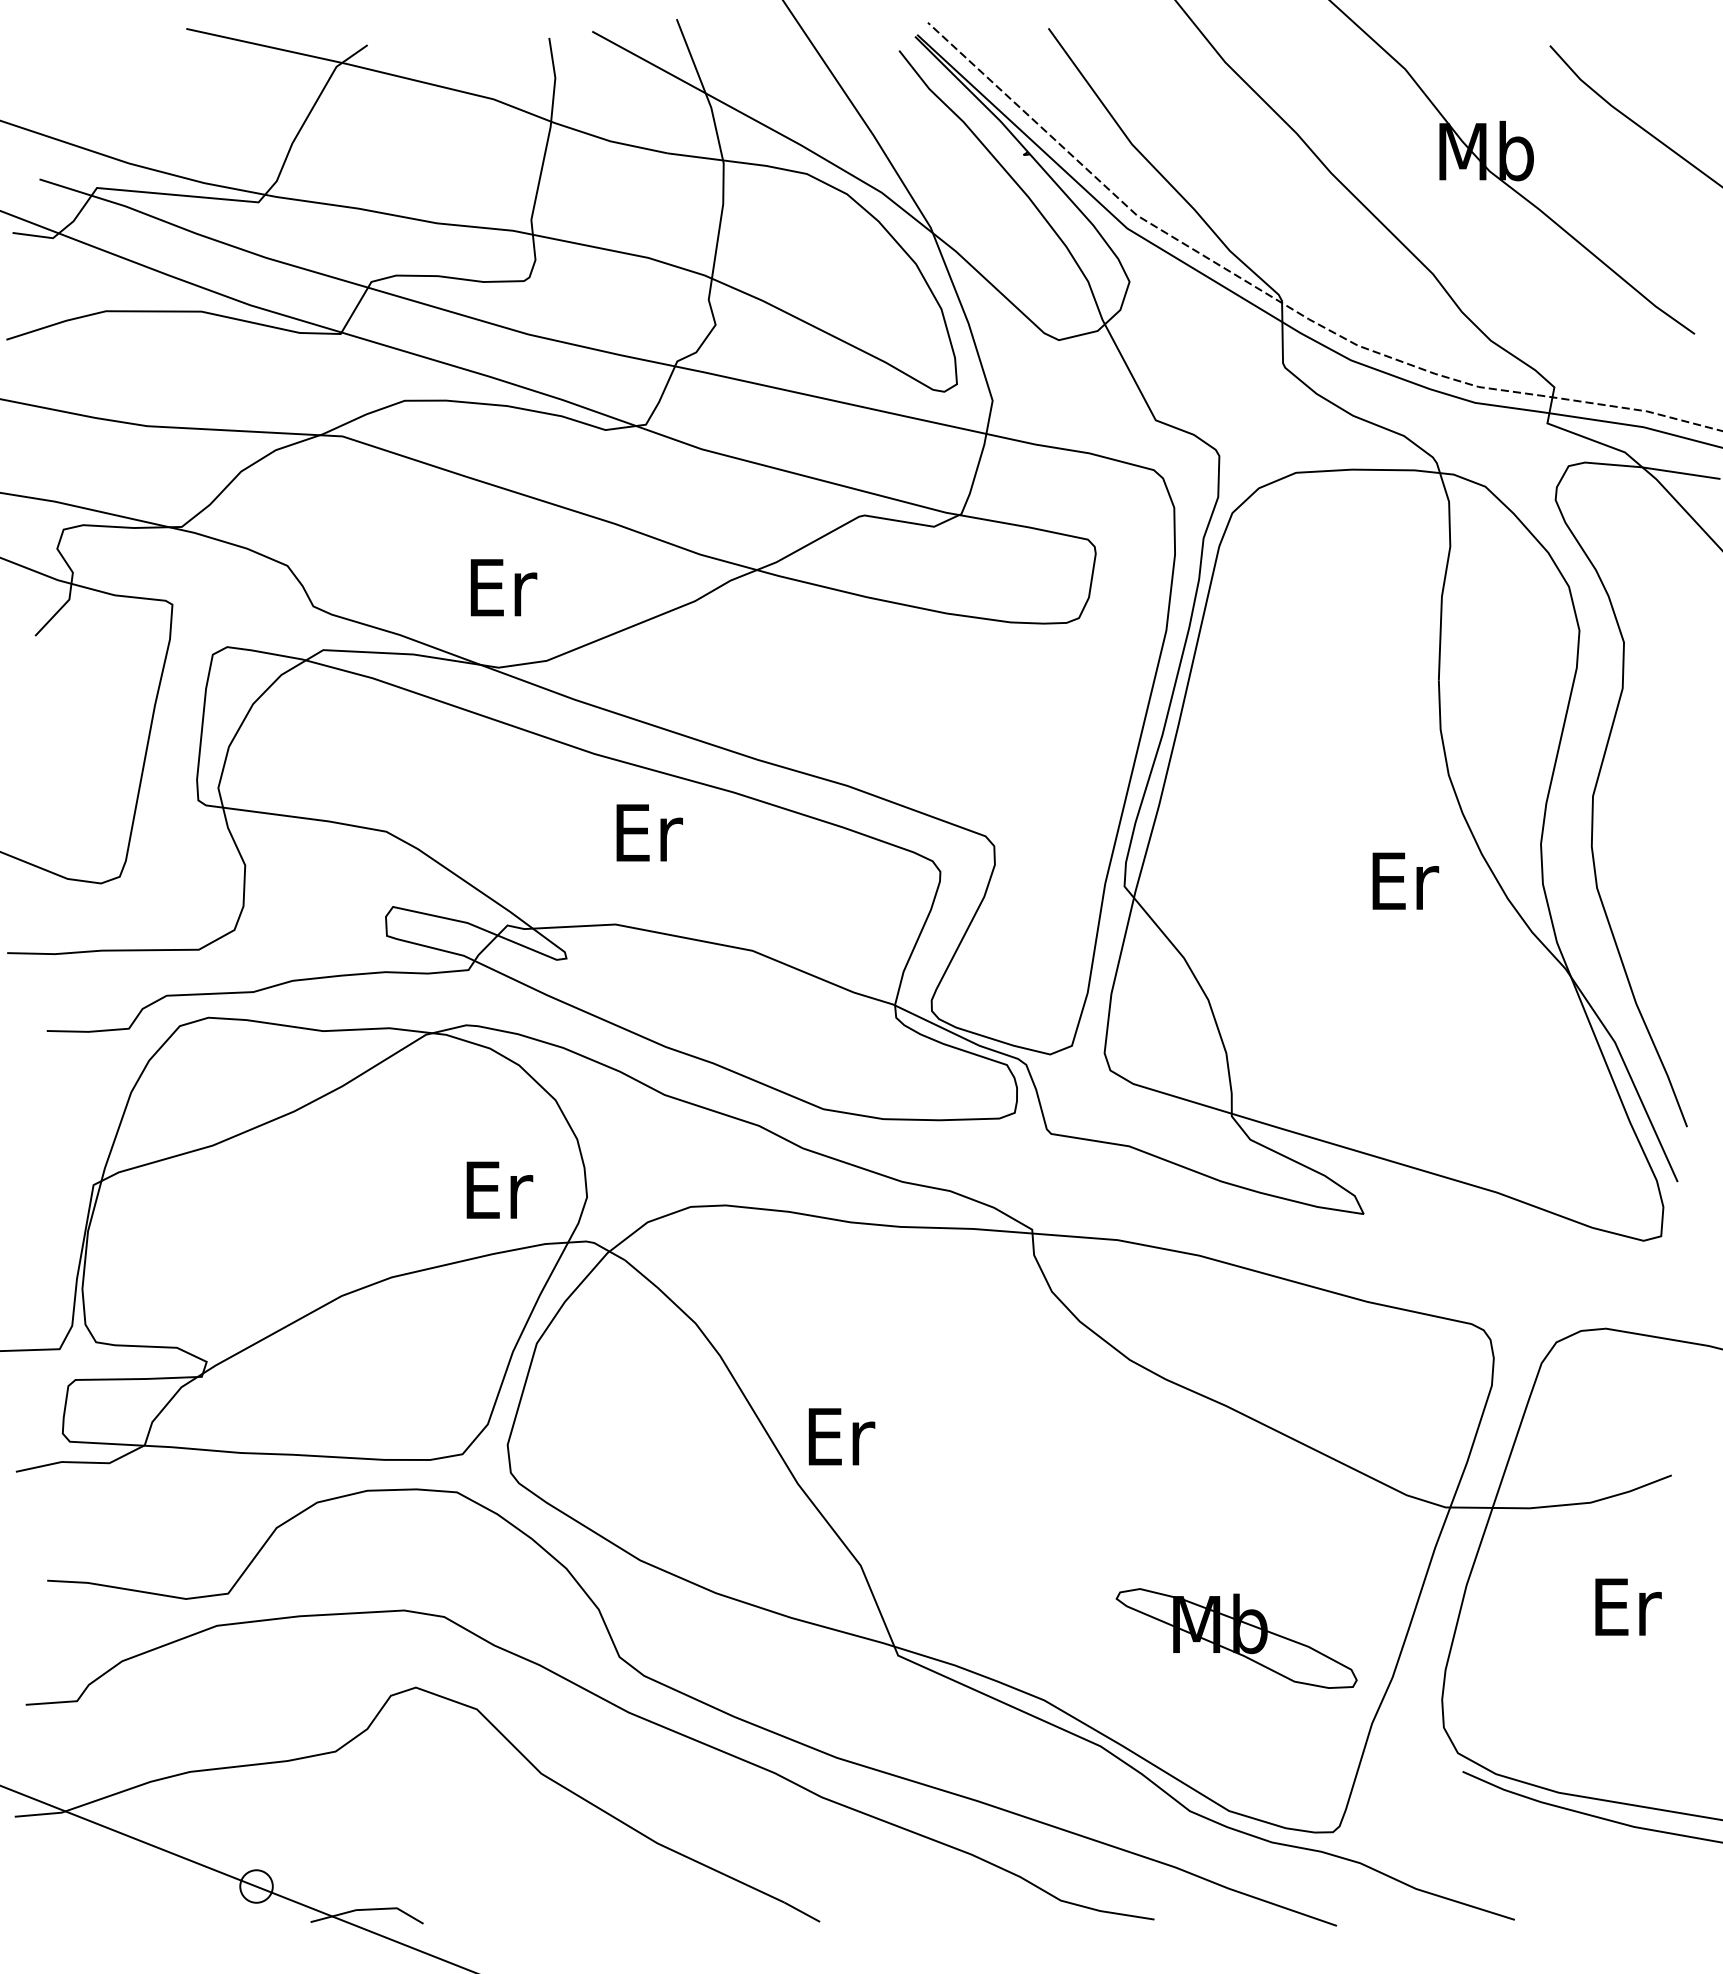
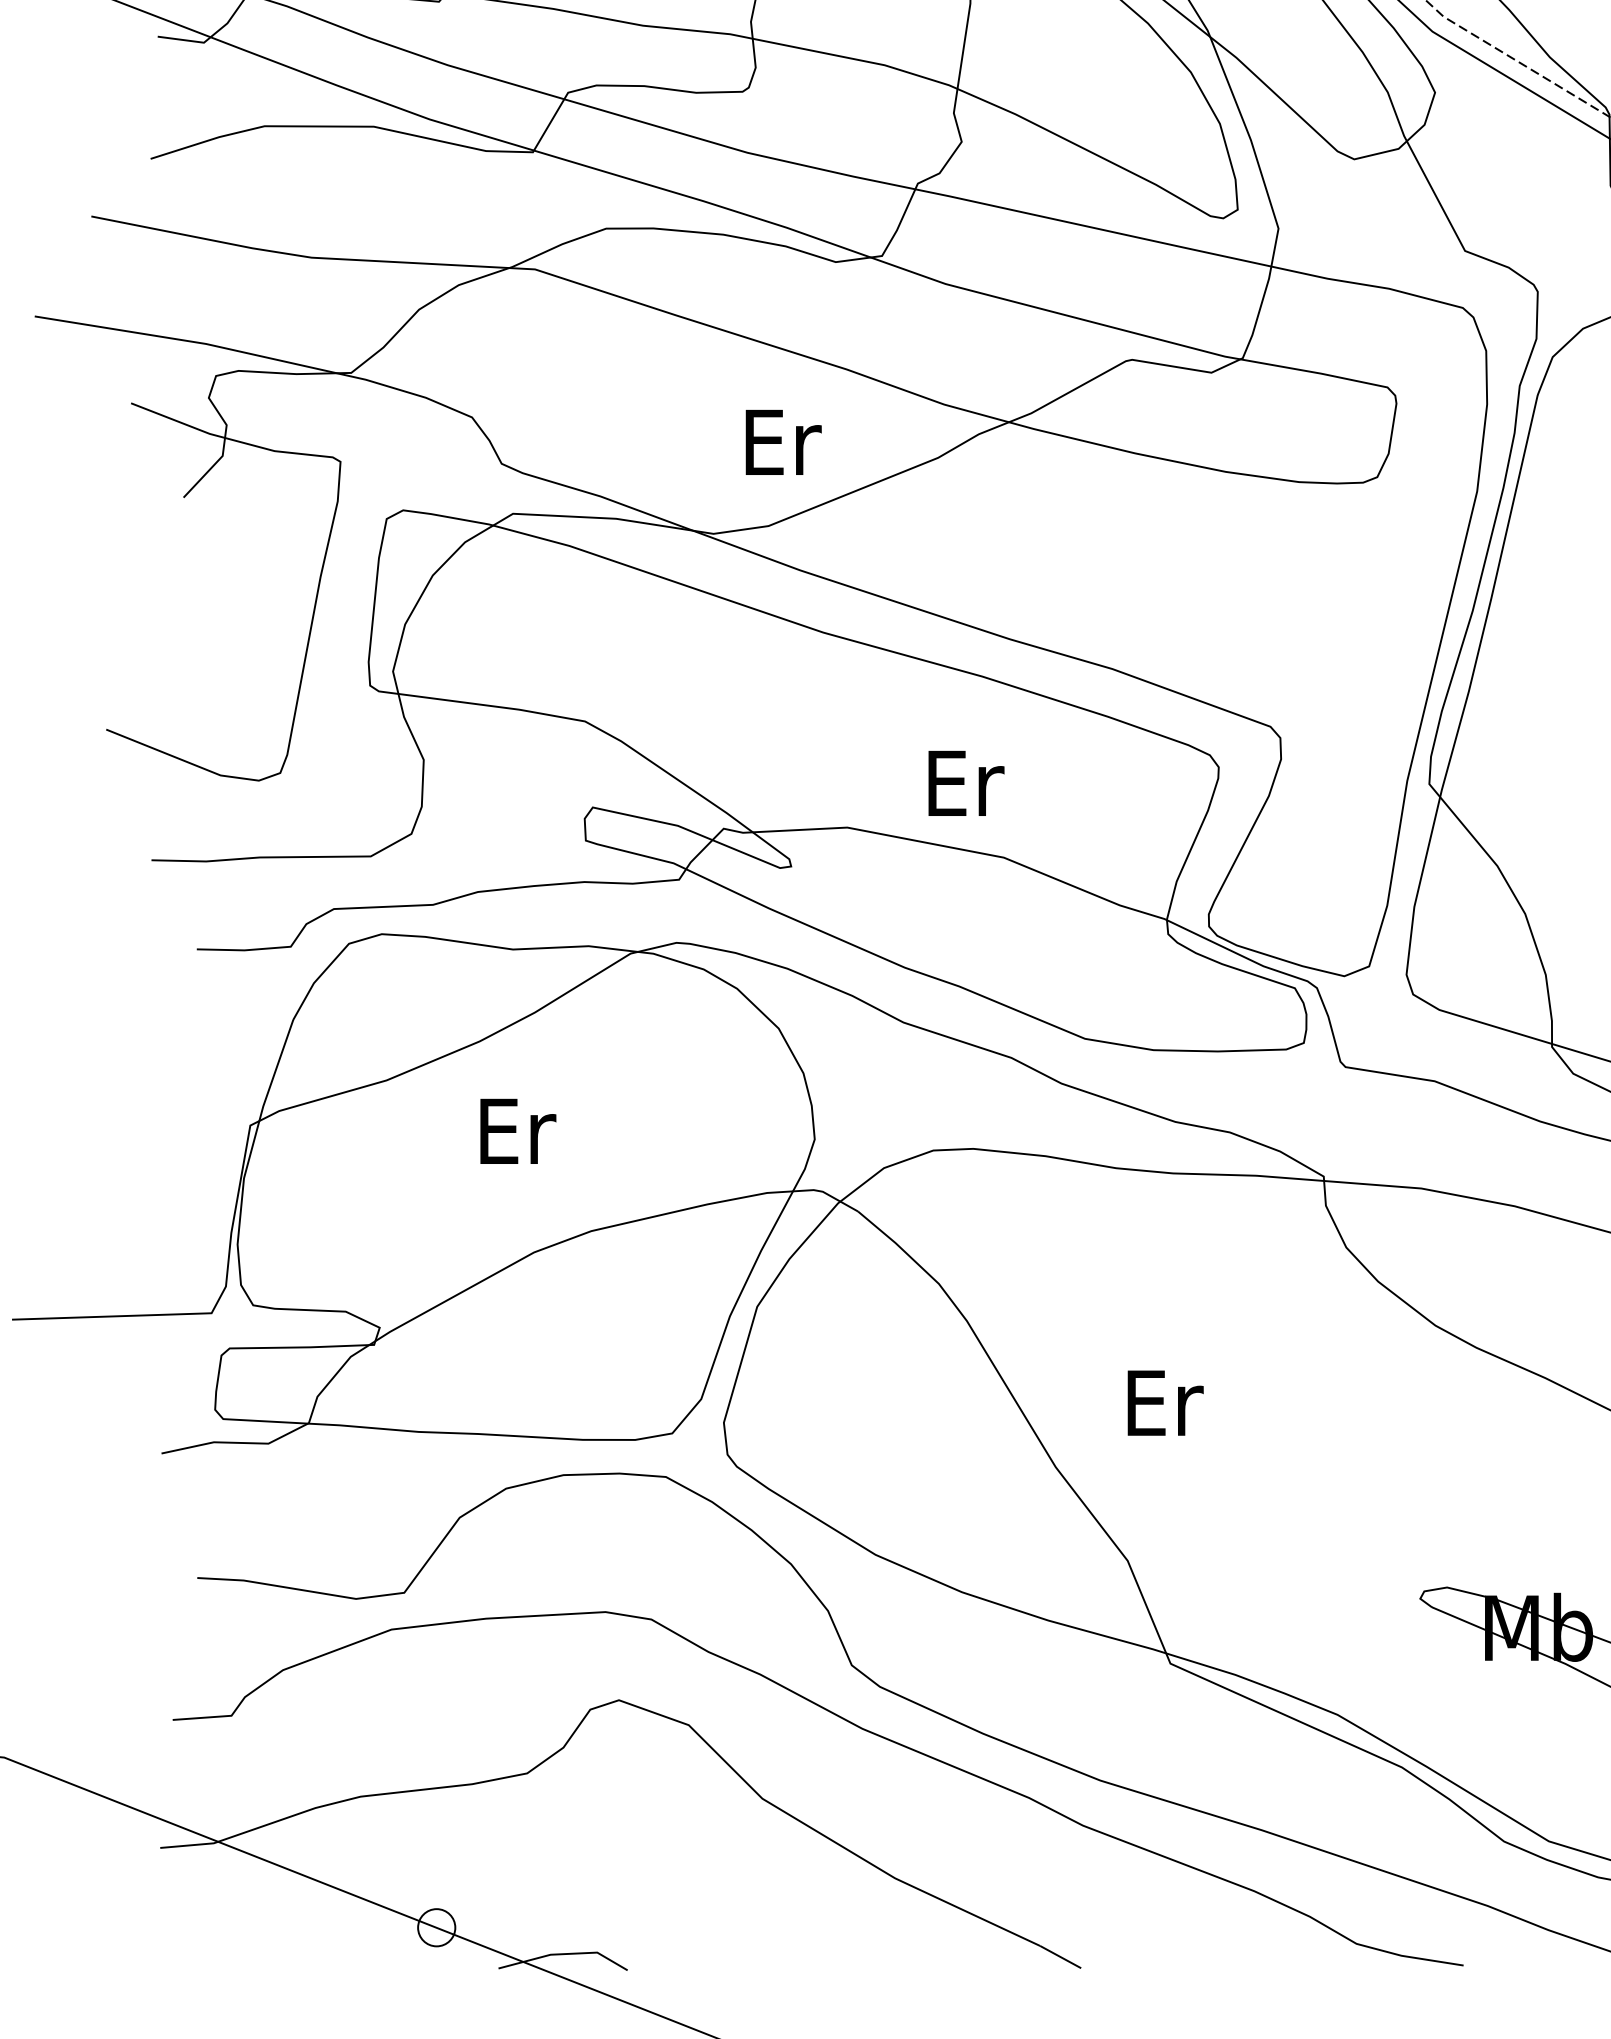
text: (503, 587) -> (783, 442), moved
text: (649, 832) -> (966, 782), moved
text: (499, 1189) -> (517, 1130), moved
text: (841, 1436) -> (1165, 1402), moved

